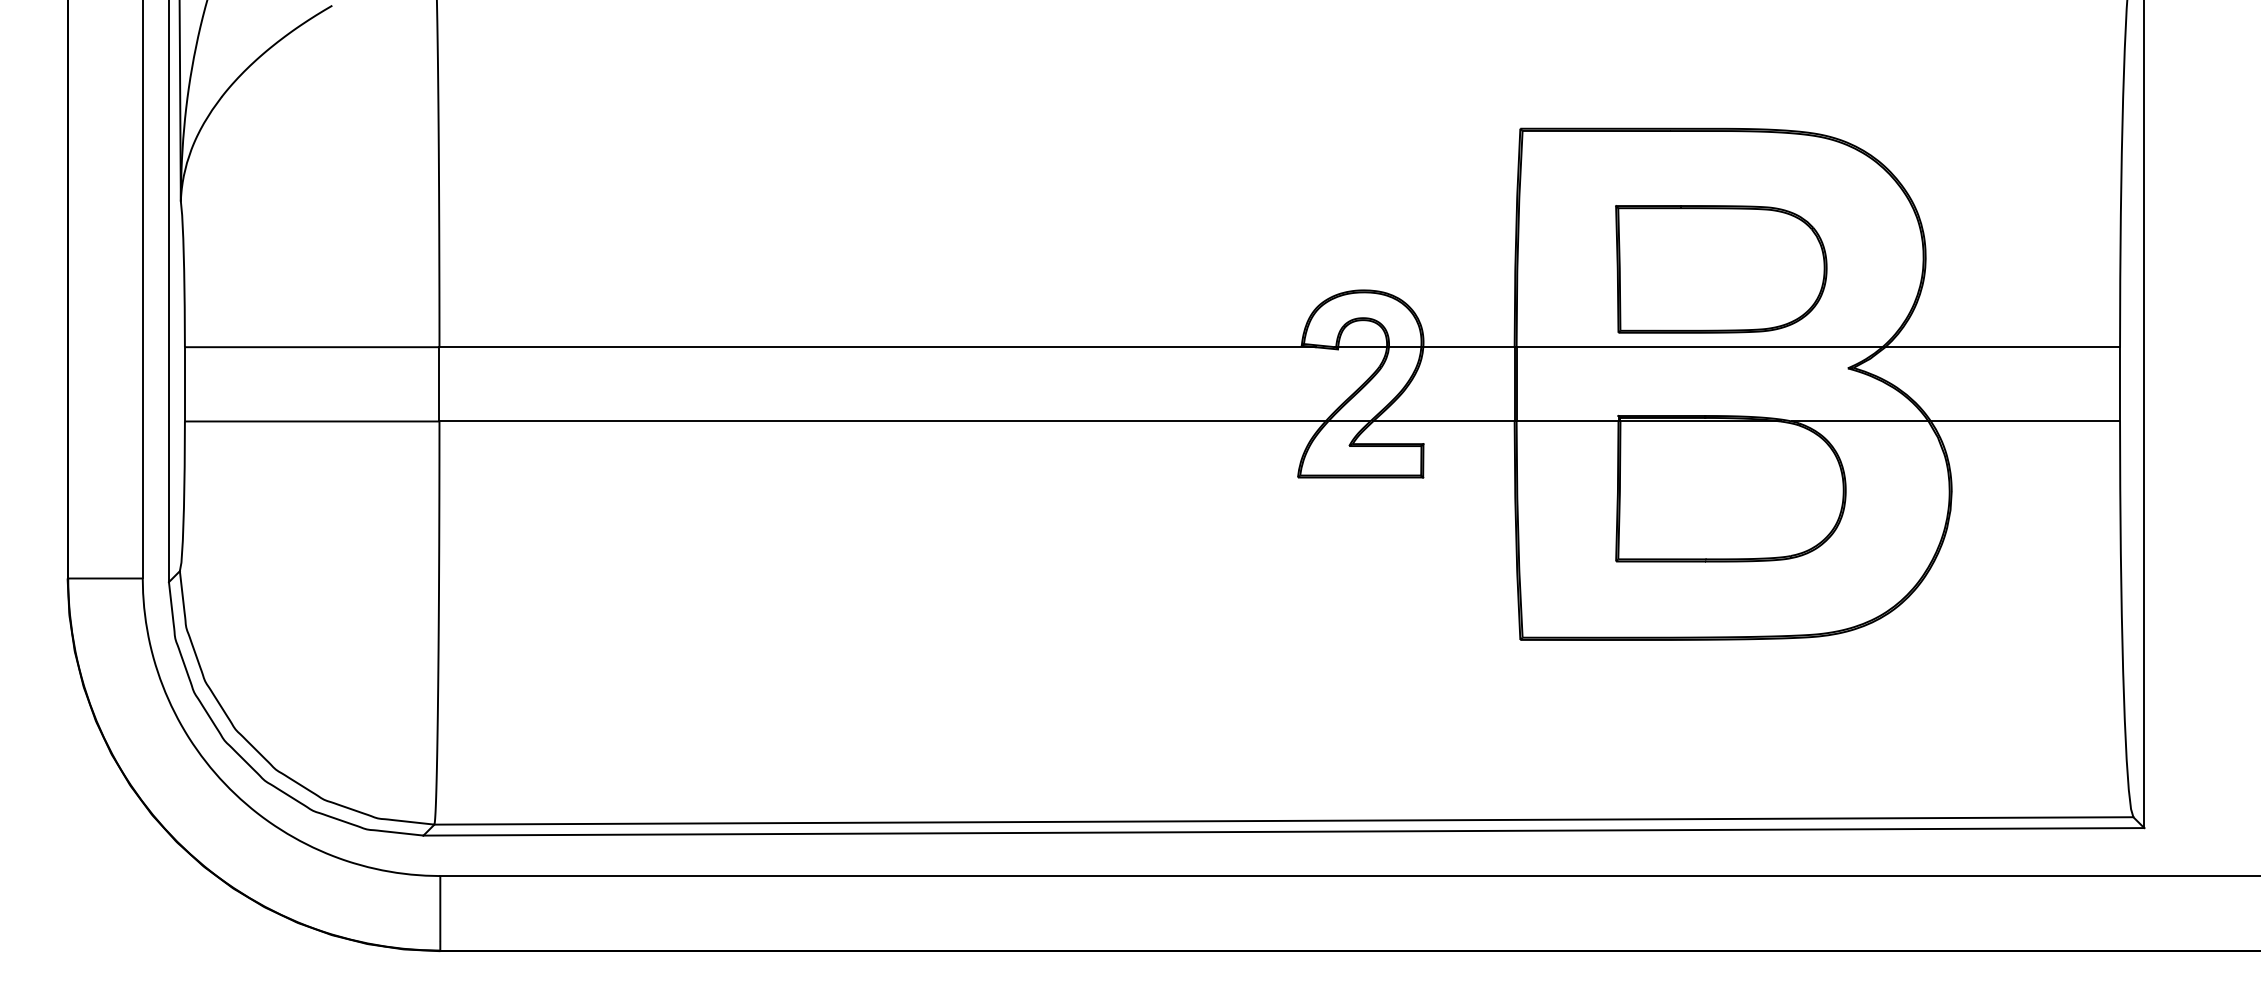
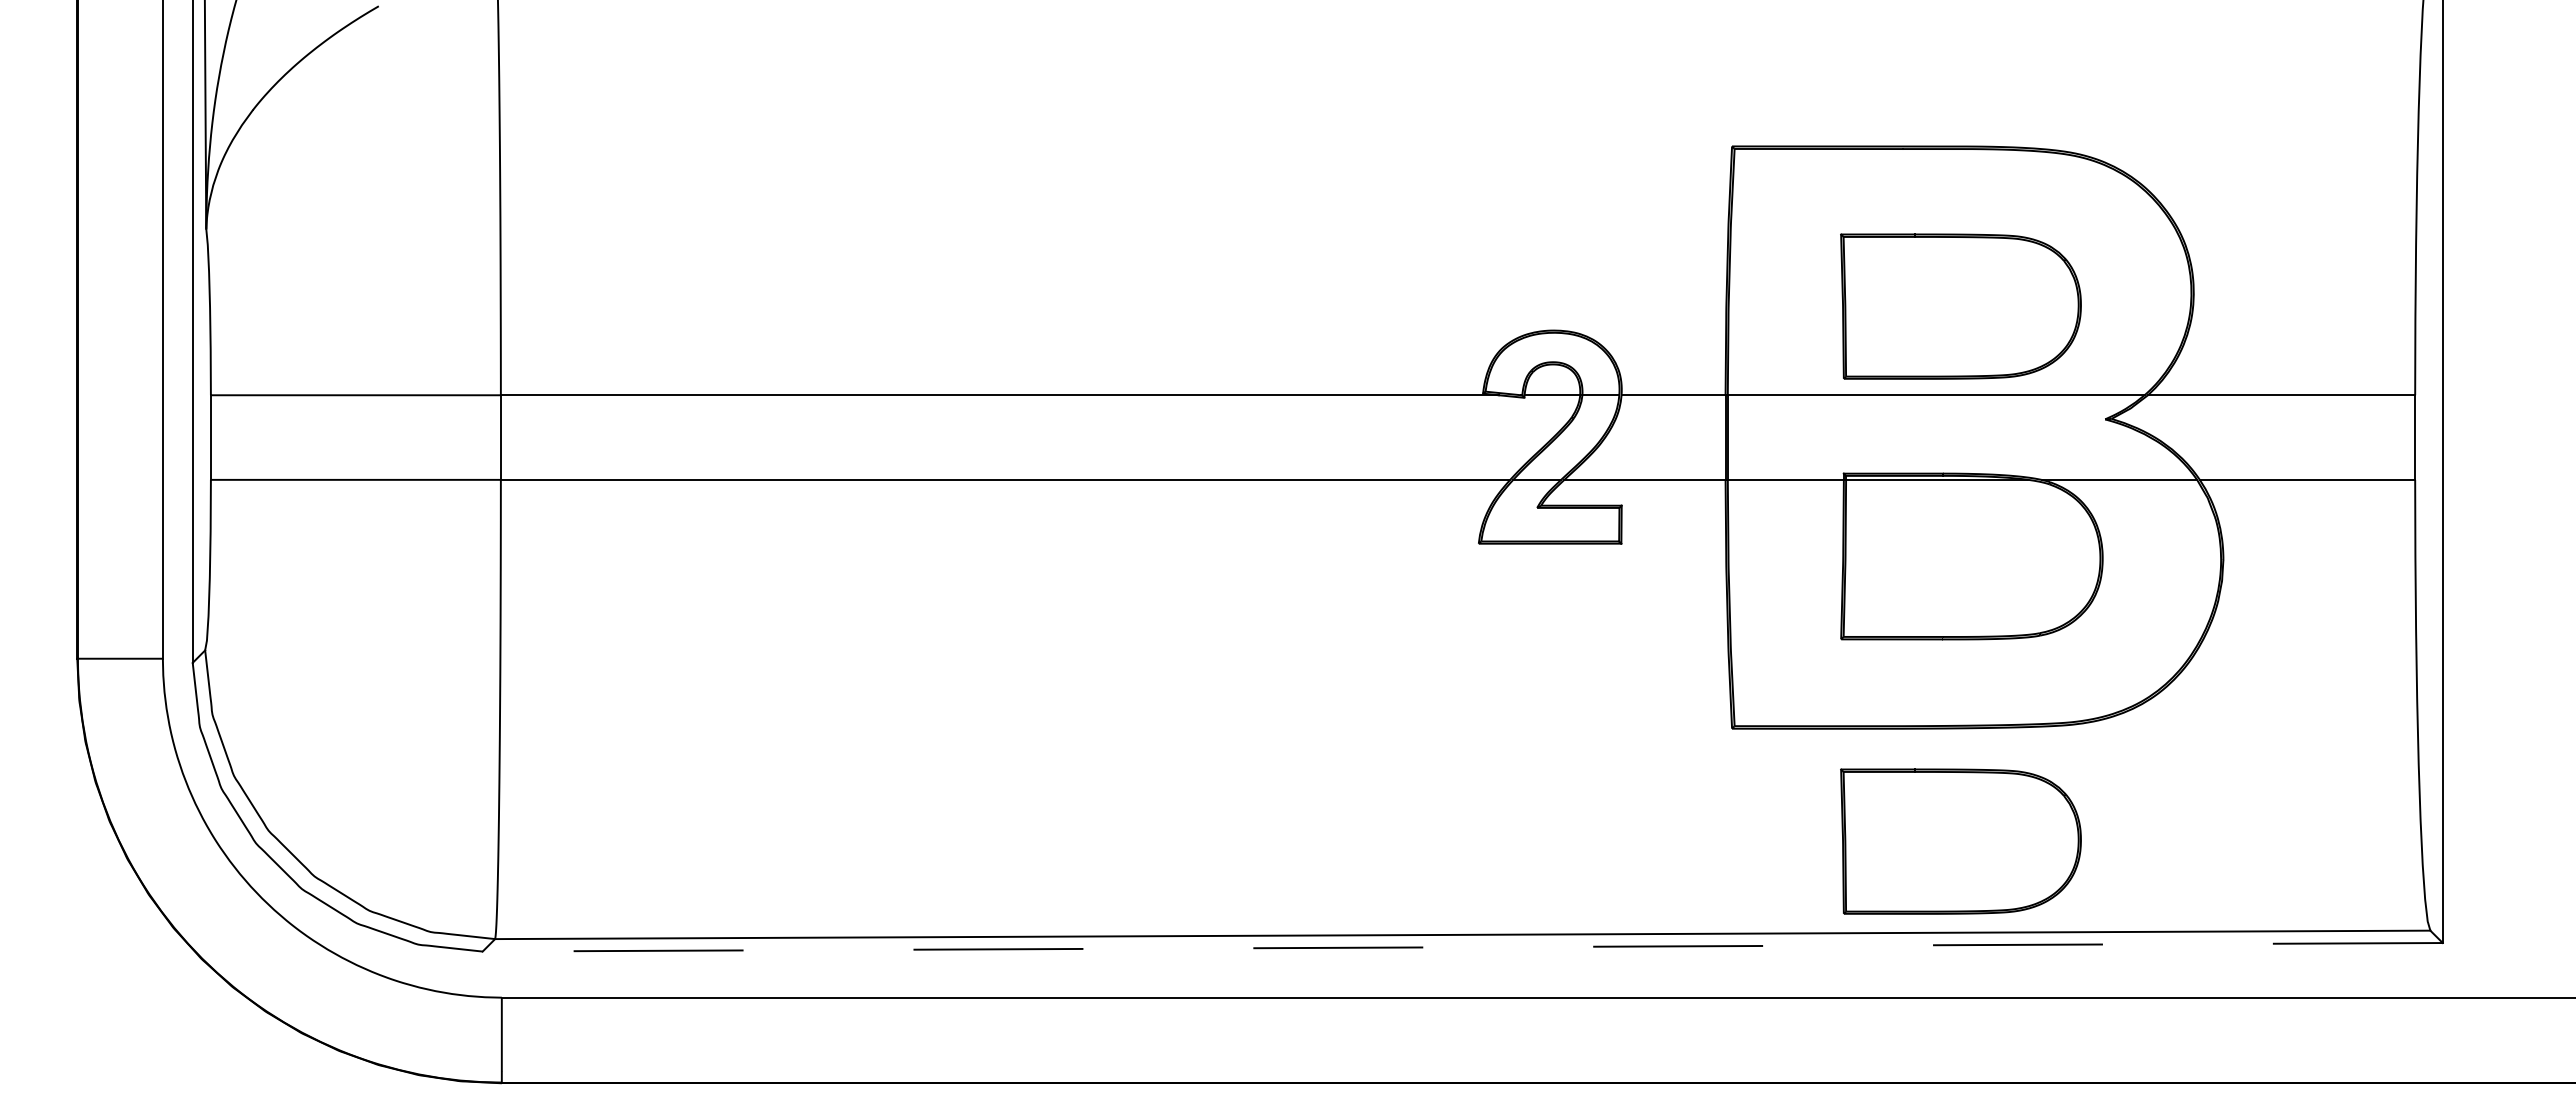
part: (1720, 738) -> (1960, 841), added
line: (1283, 832) -> (1462, 947), solid -> dashed

